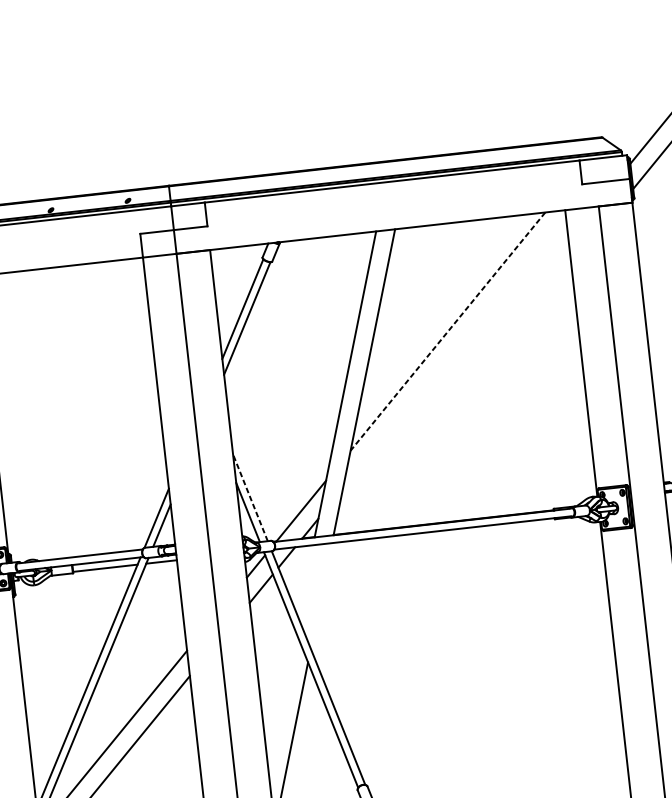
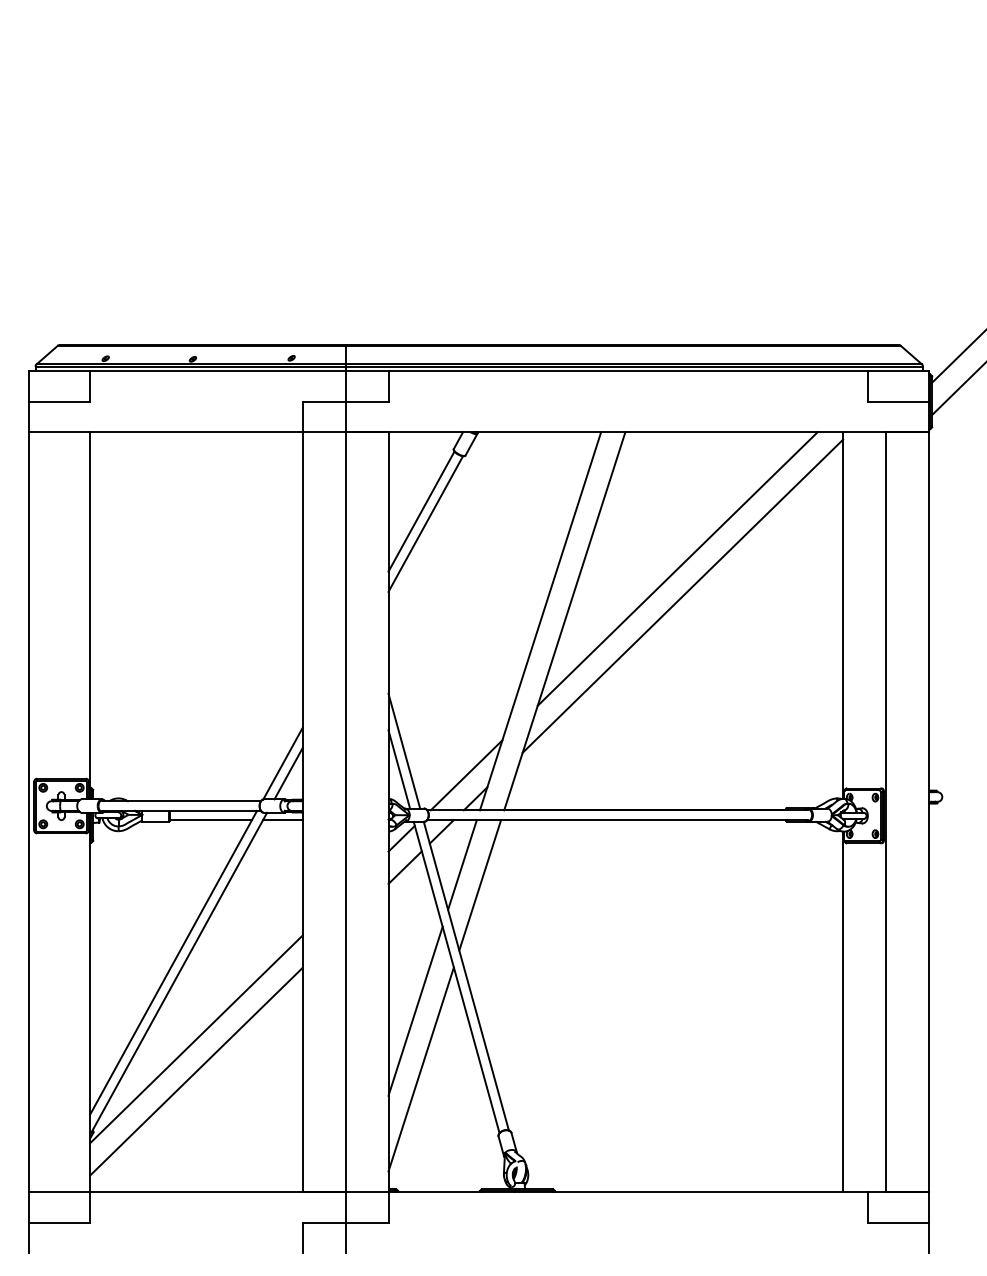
line: (447, 331) -> (677, 569), dashed -> solid
line: (454, 351) -> (682, 595), added
line: (250, 497) -> (404, 750), dashed -> solid
line: (305, 581) -> (462, 864), added
line: (321, 596) -> (480, 885), added
line: (281, 699) -> (415, 1010), added

